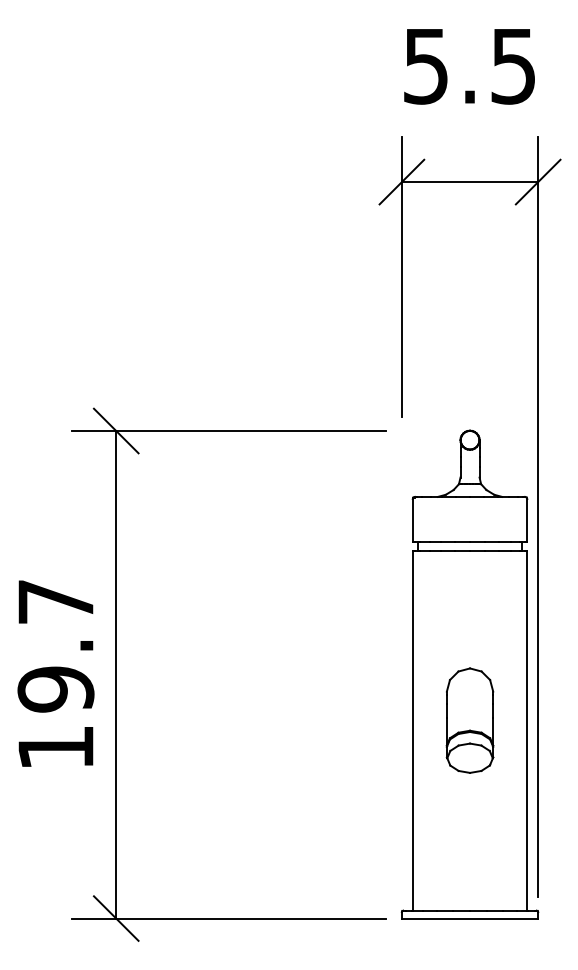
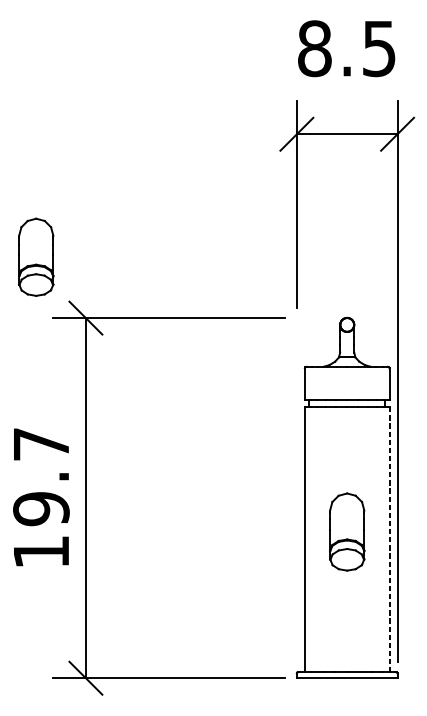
text: (426, 65) -> (315, 48), 5.5 -> 8.5
part: (48, 348) -> (35, 257), added
line: (527, 730) -> (389, 539), solid -> dashed

